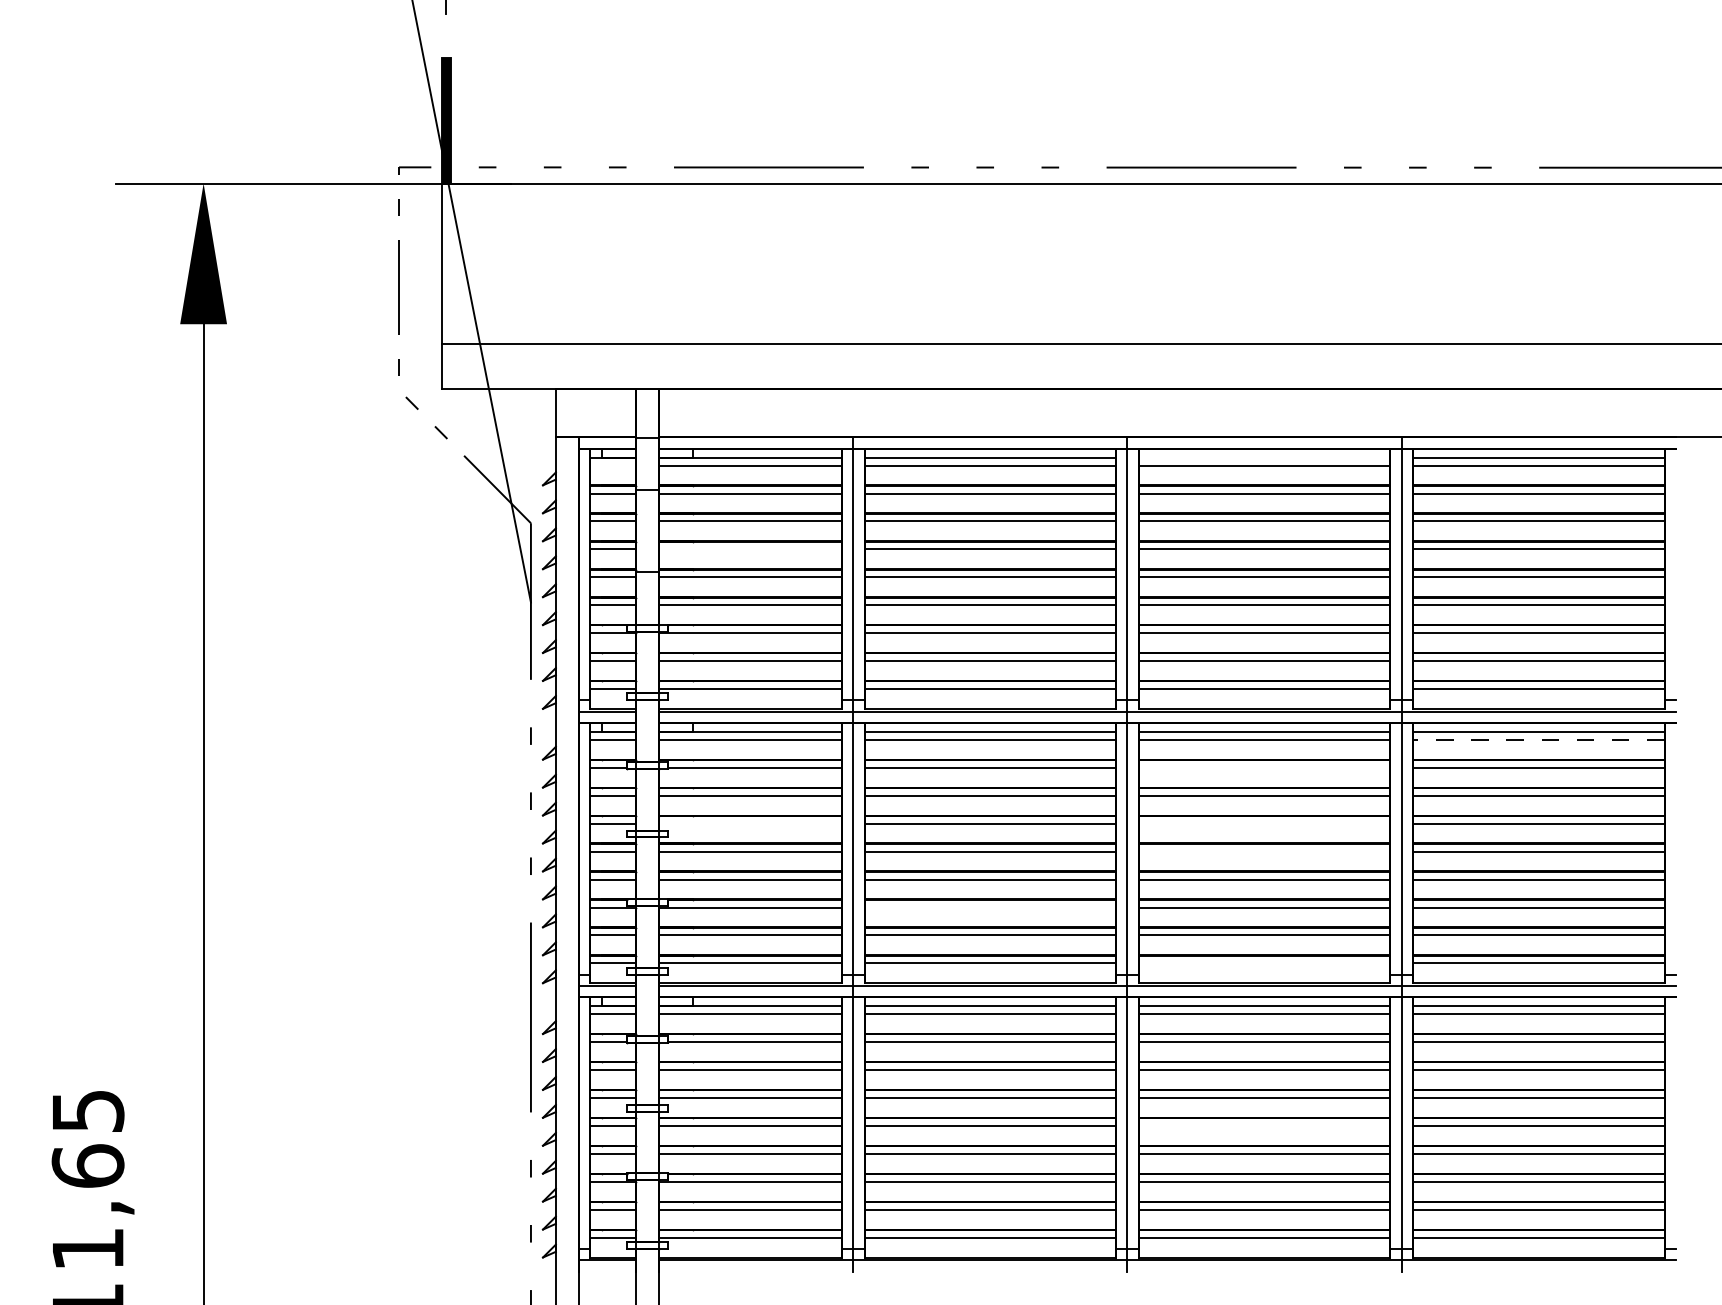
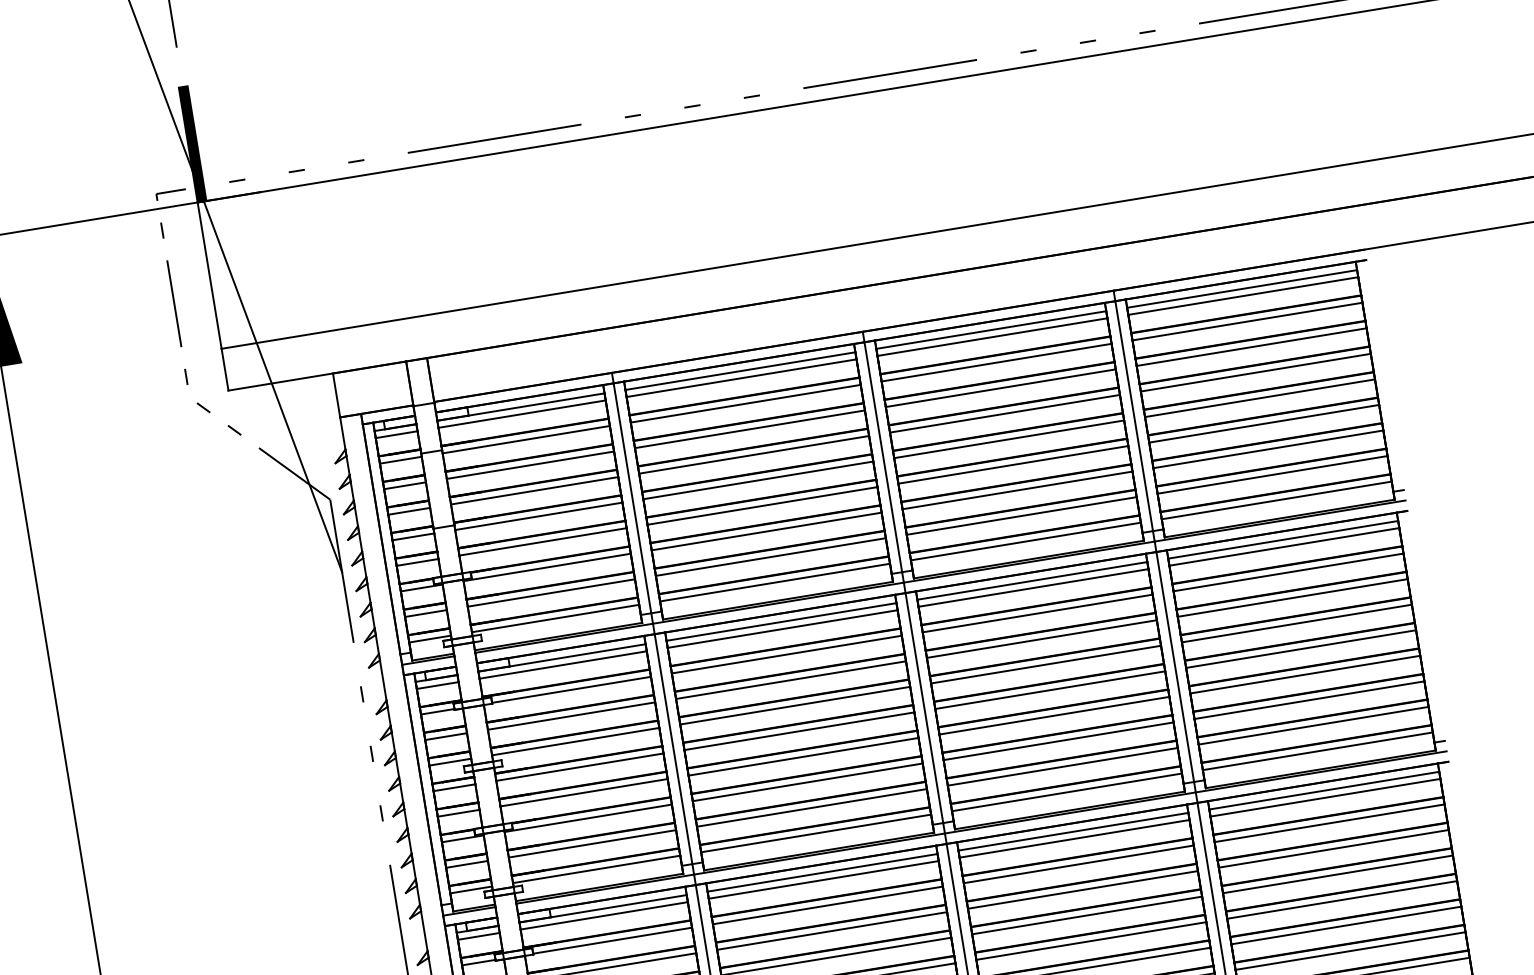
line: (1264, 457) -> (991, 329), added
line: (612, 465) -> (396, 434), added
line: (749, 549) -> (534, 490), added
line: (1538, 739) -> (1283, 546), dashed -> solid
line: (1264, 767) -> (1037, 613), added
line: (749, 823) -> (575, 741), added
line: (1264, 823) -> (1045, 664), added
line: (1264, 851) -> (1050, 690), added
line: (989, 907) -> (807, 782), added
line: (1264, 963) -> (1066, 792), added
line: (1264, 1125) -> (1091, 940), added

